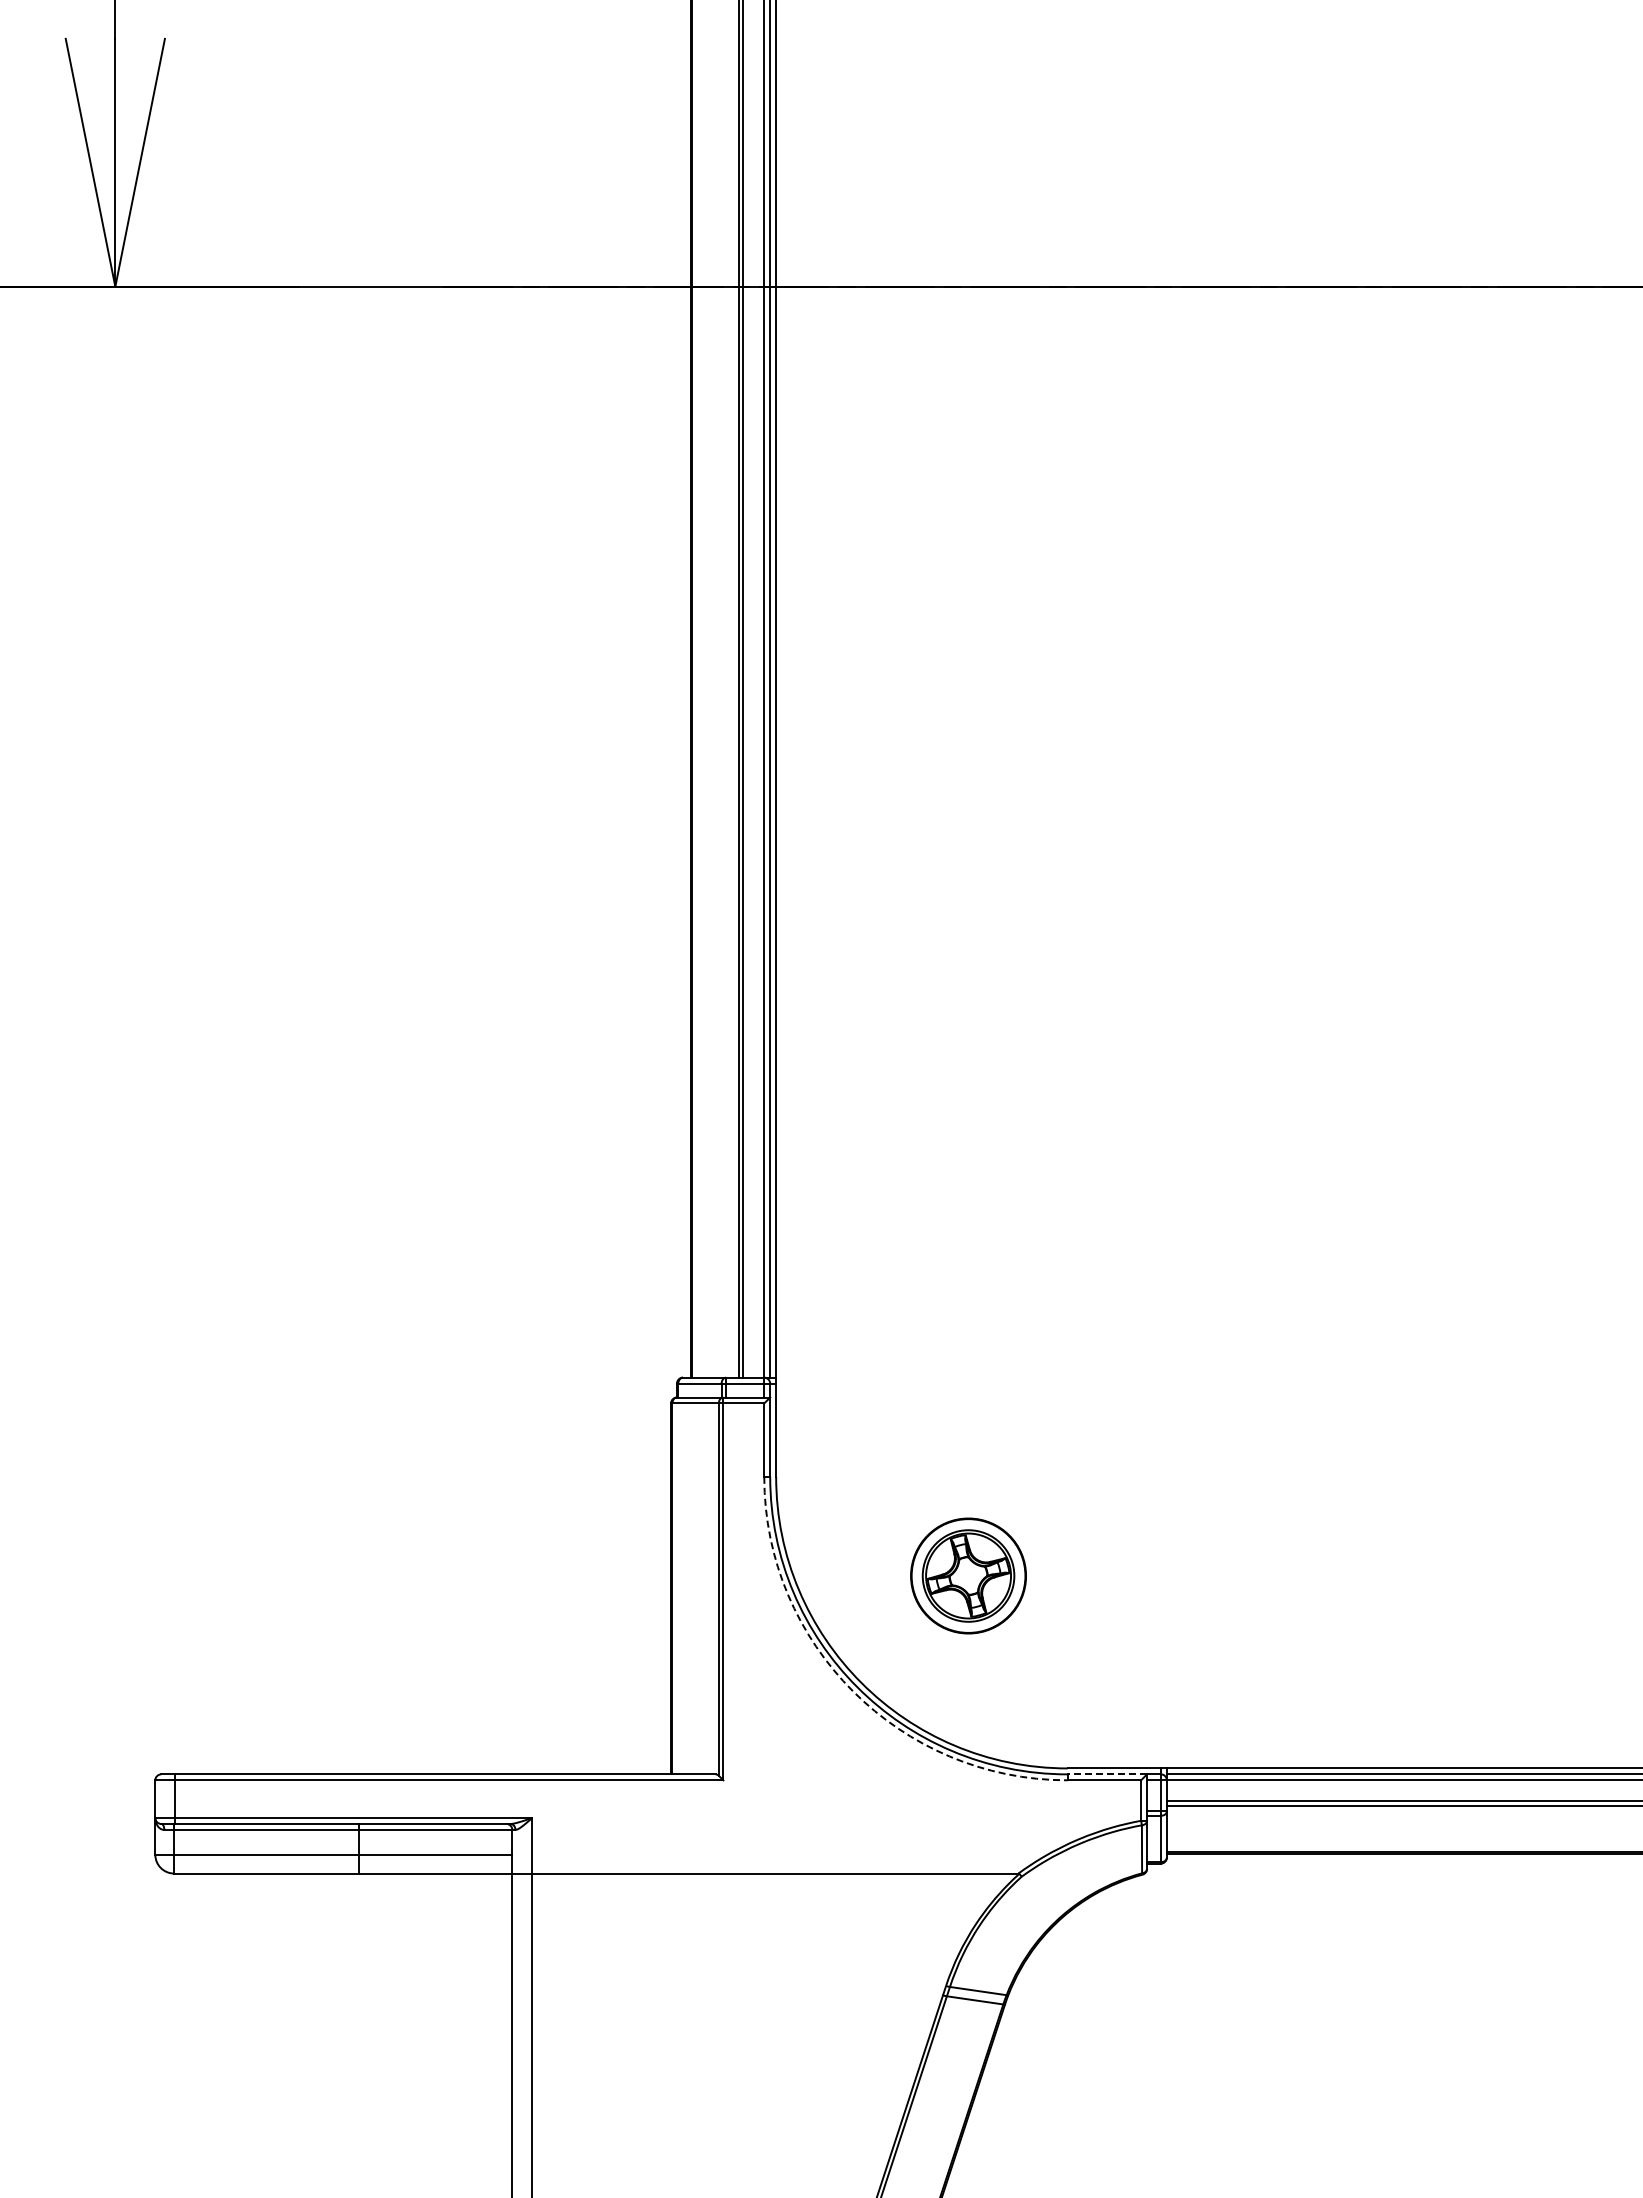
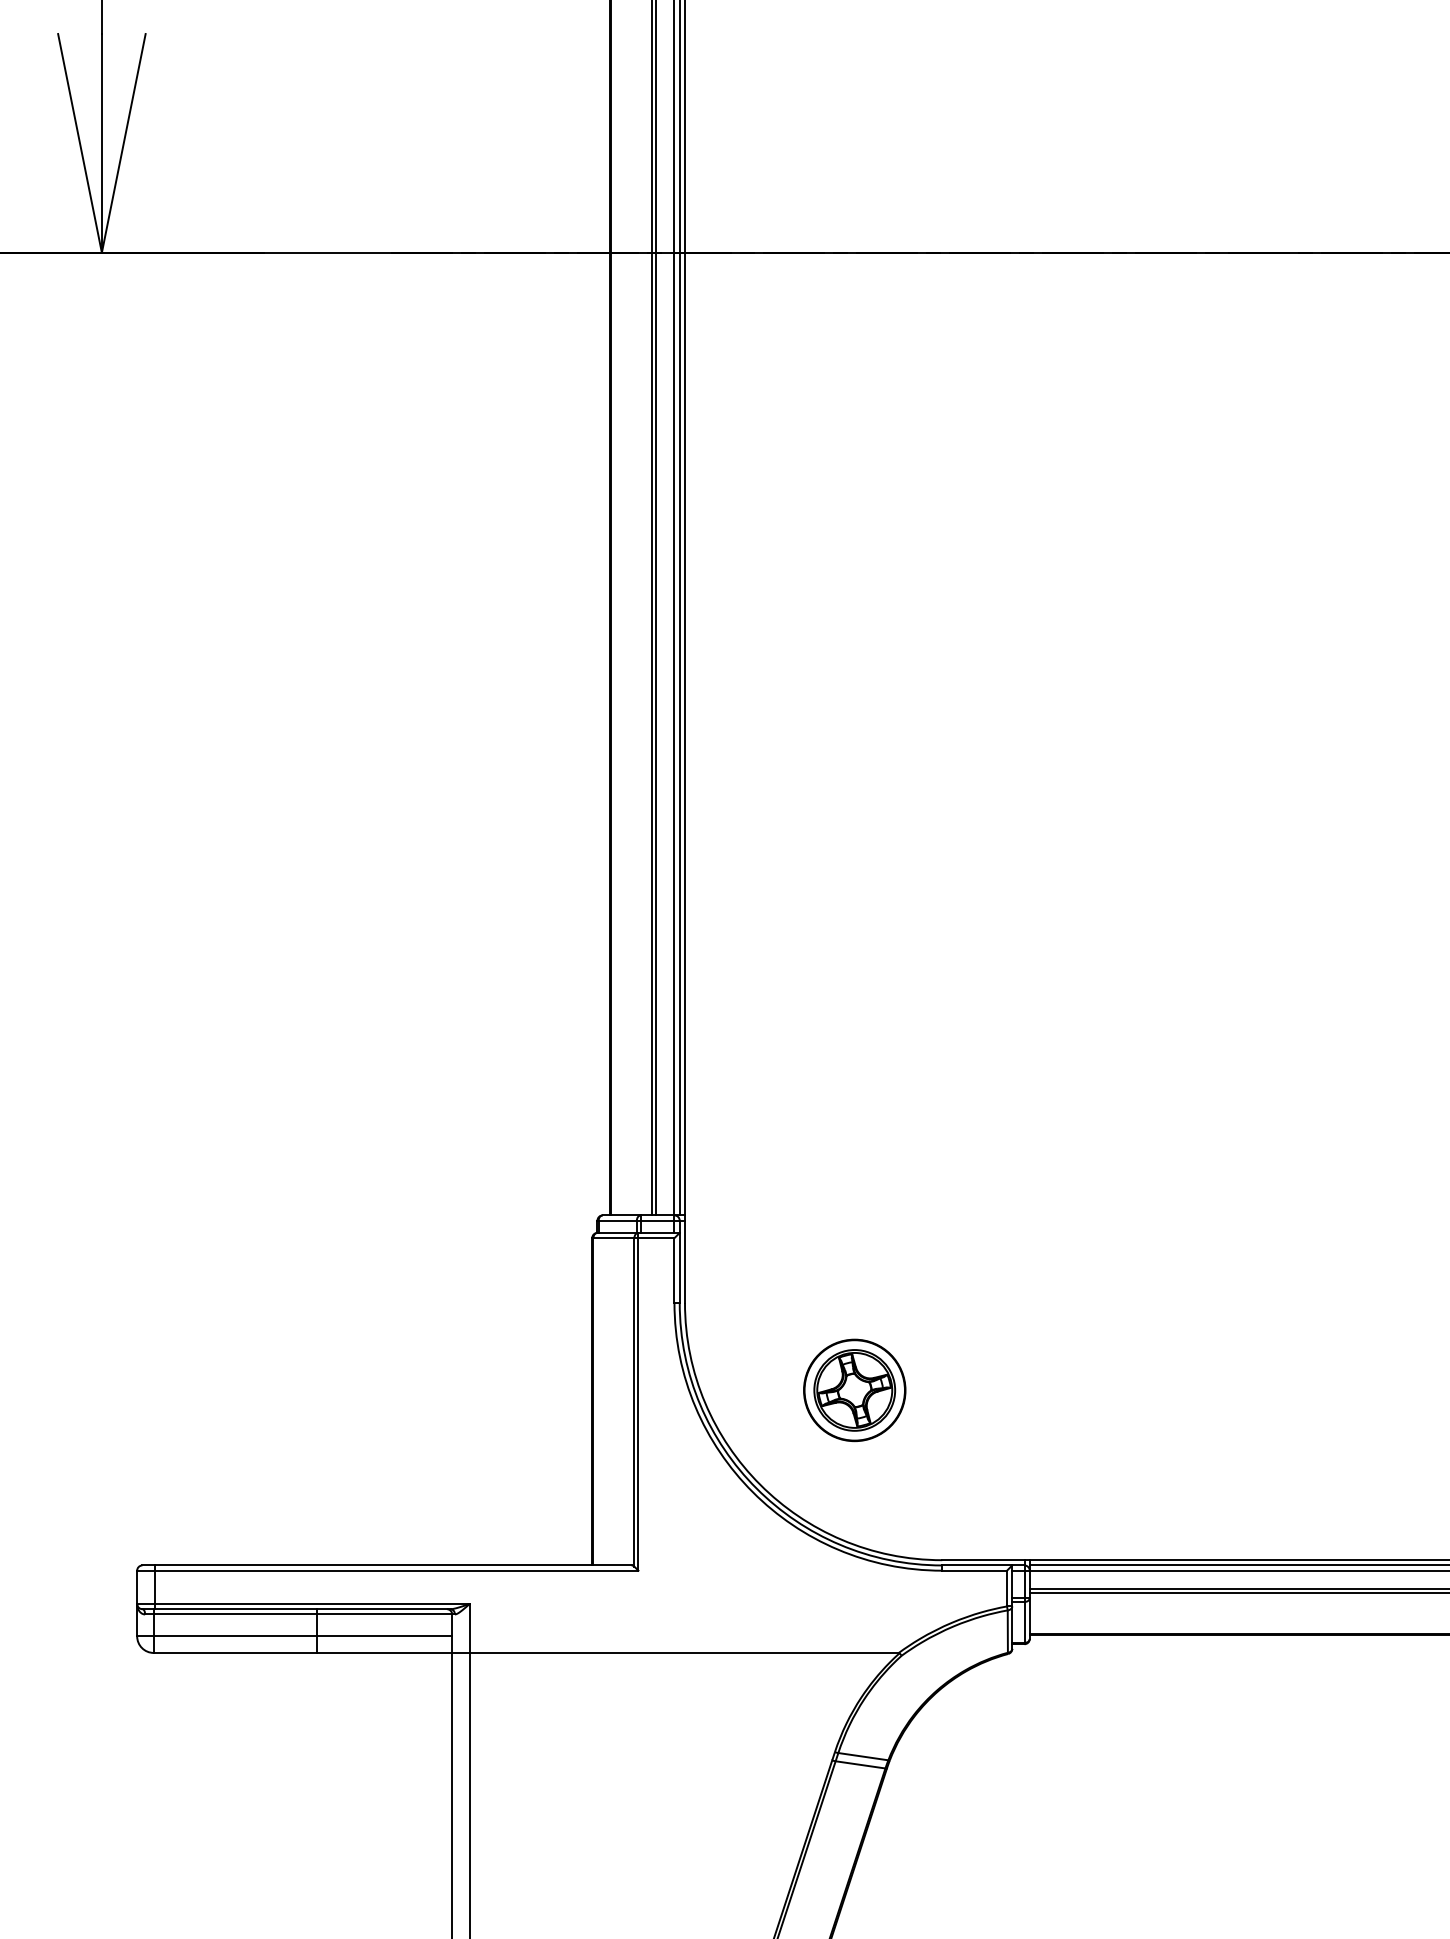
arc: (853, 1691) -> (753, 1492), dashed -> solid
line: (1107, 1774) -> (977, 1565), dashed -> solid

